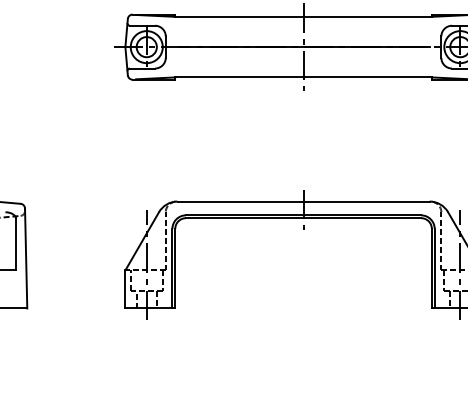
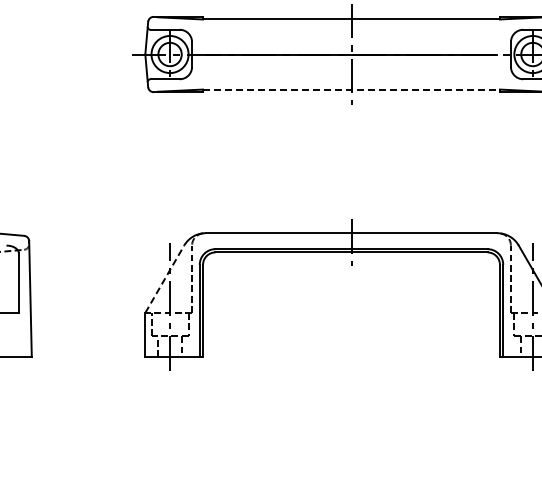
line: (304, 77) -> (352, 89), solid -> dashed
line: (141, 241) -> (164, 279), solid -> dashed

